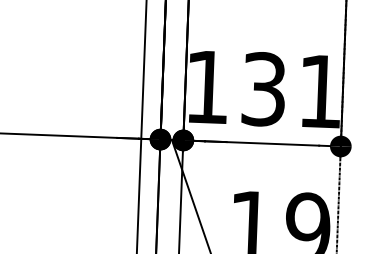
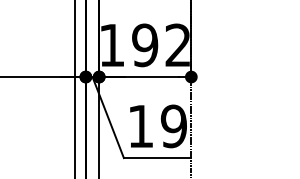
text: (290, 90) -> (160, 45), 131 -> 192

